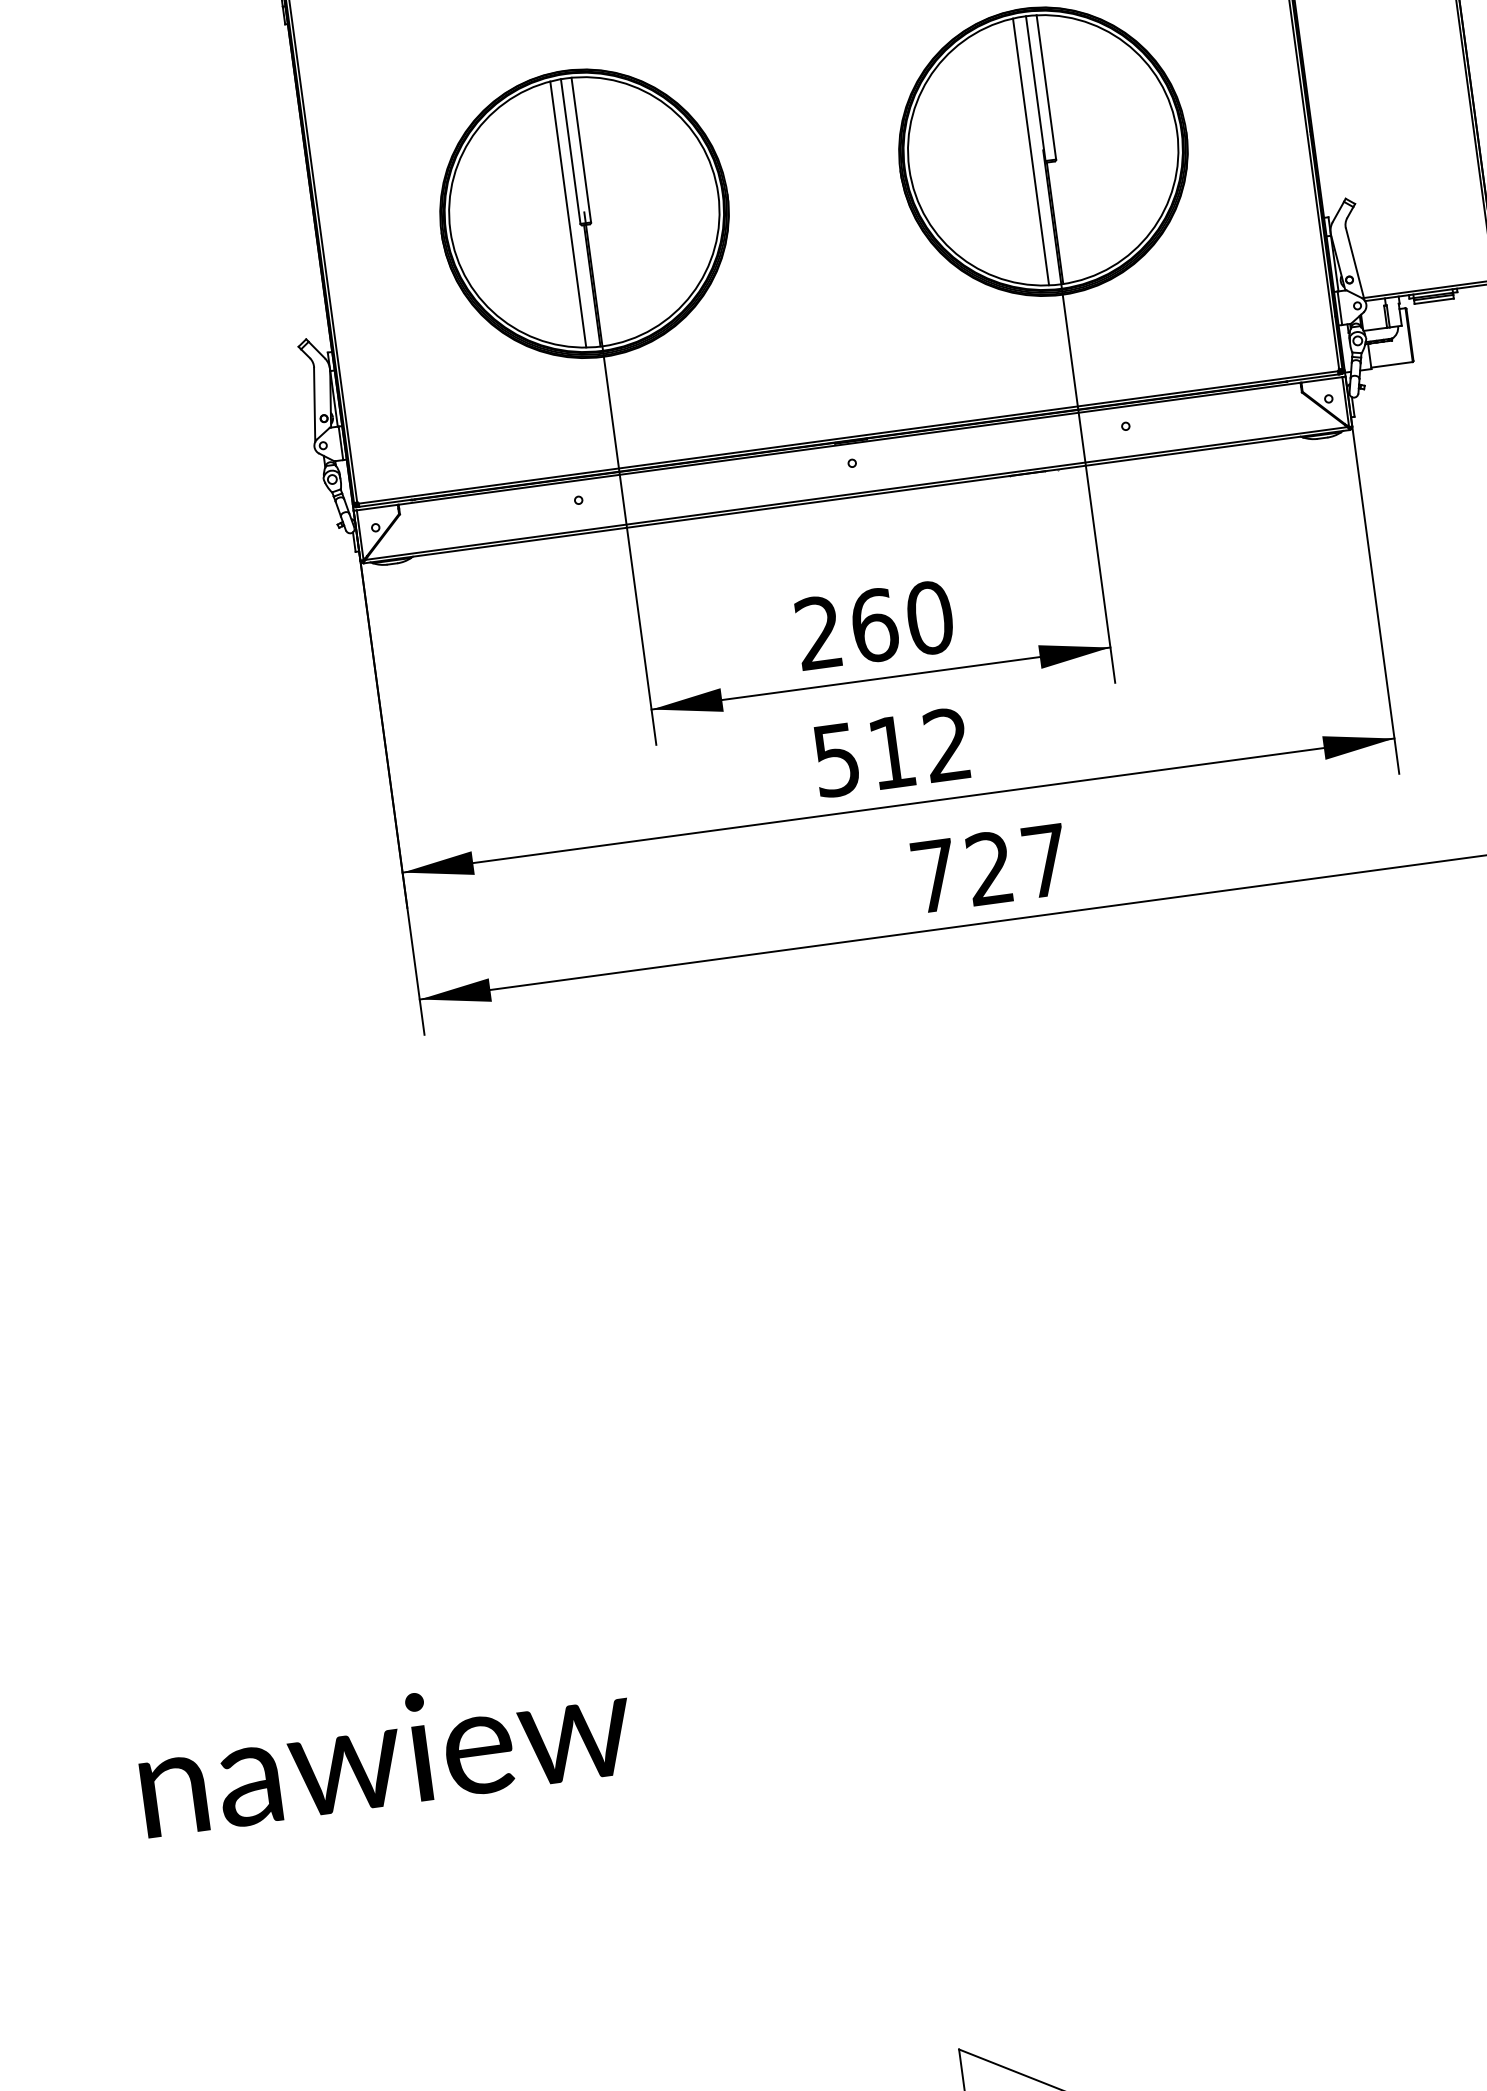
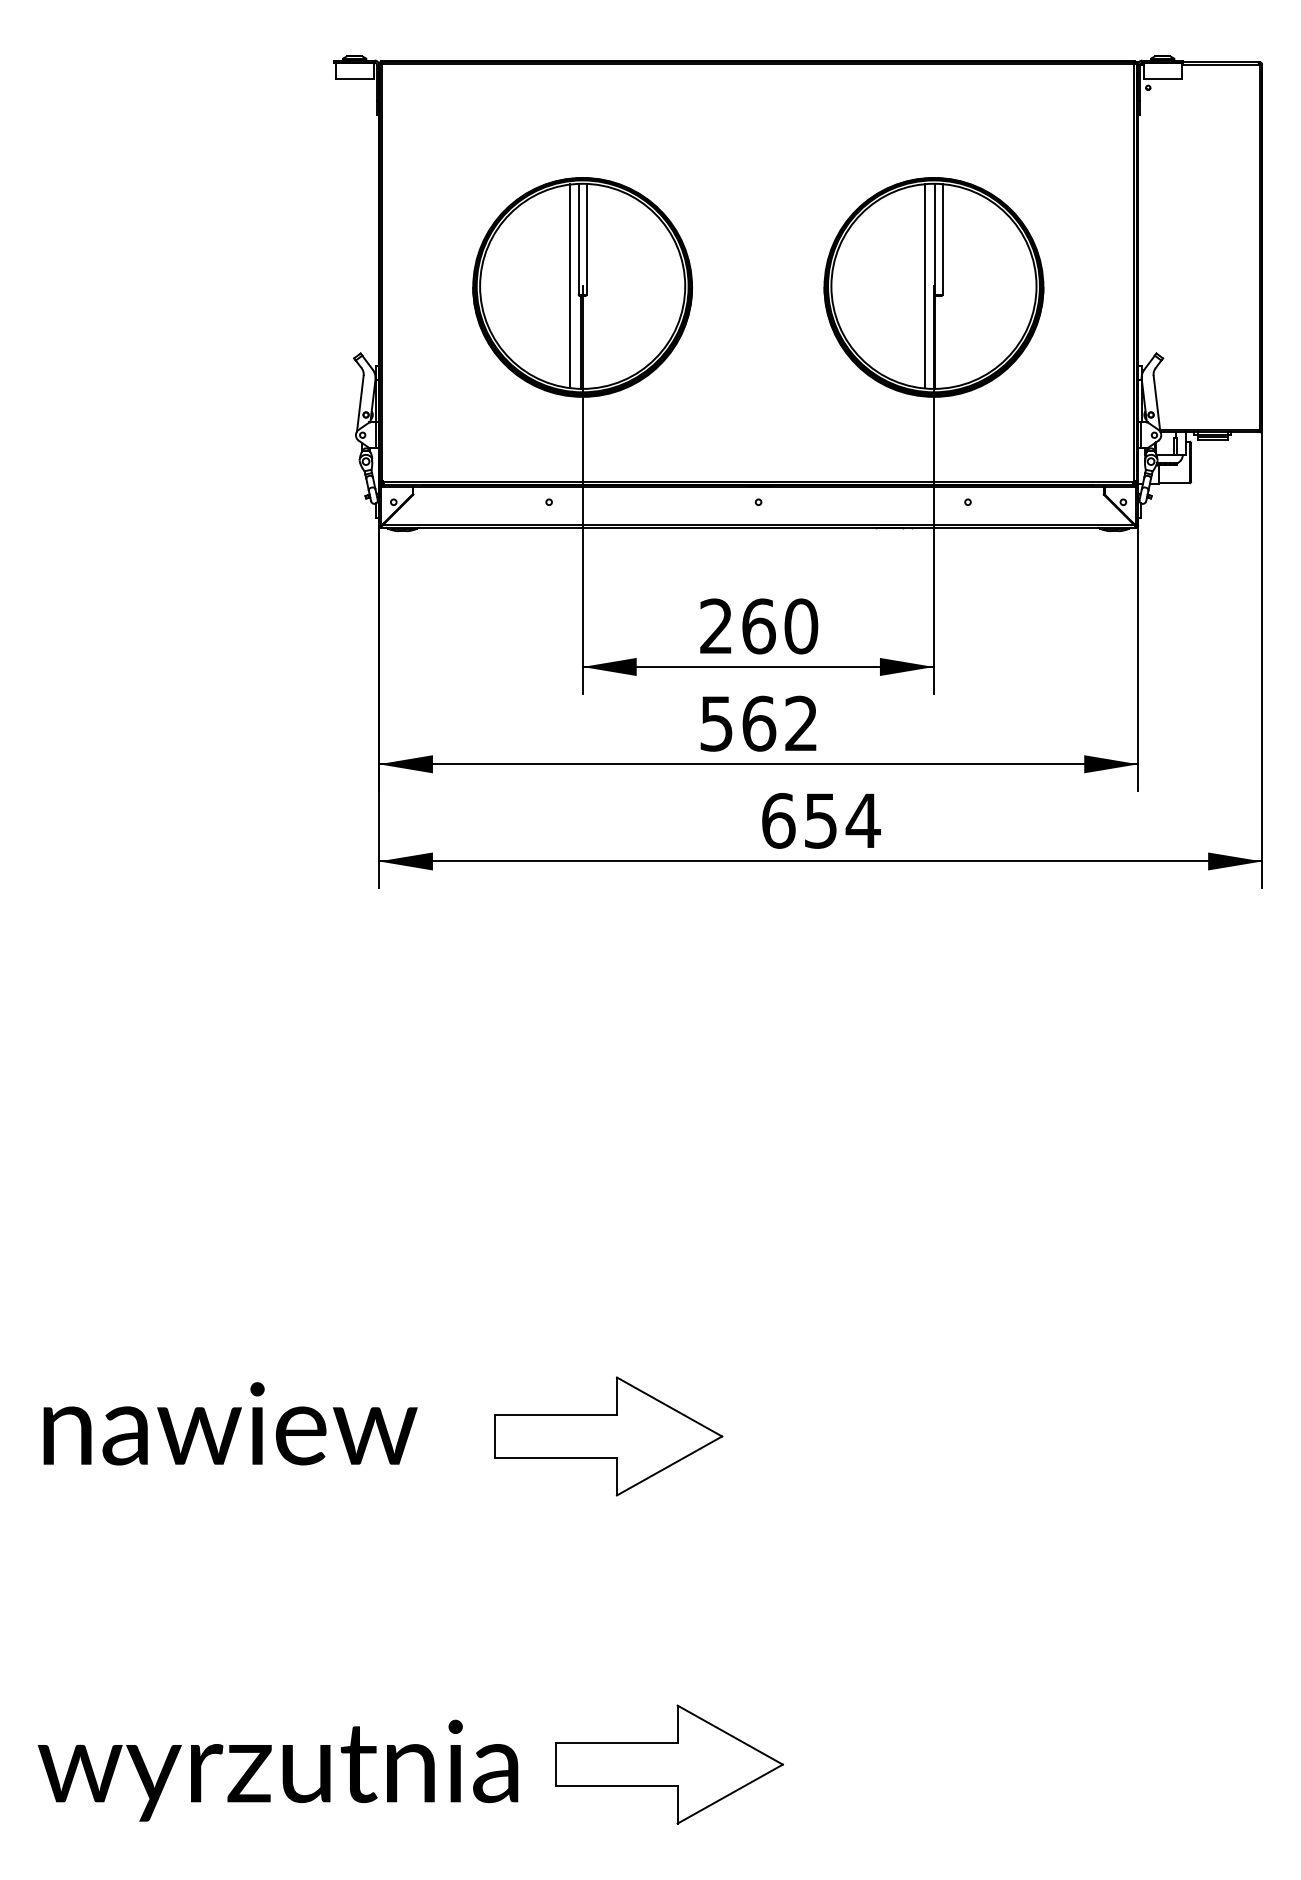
text: (892, 752) -> (759, 723), 512 -> 562
text: (990, 867) -> (821, 820), 727 -> 654
part: (821, 1710) -> (608, 1436), added
text: (385, 1751) -> (230, 1423), moved

